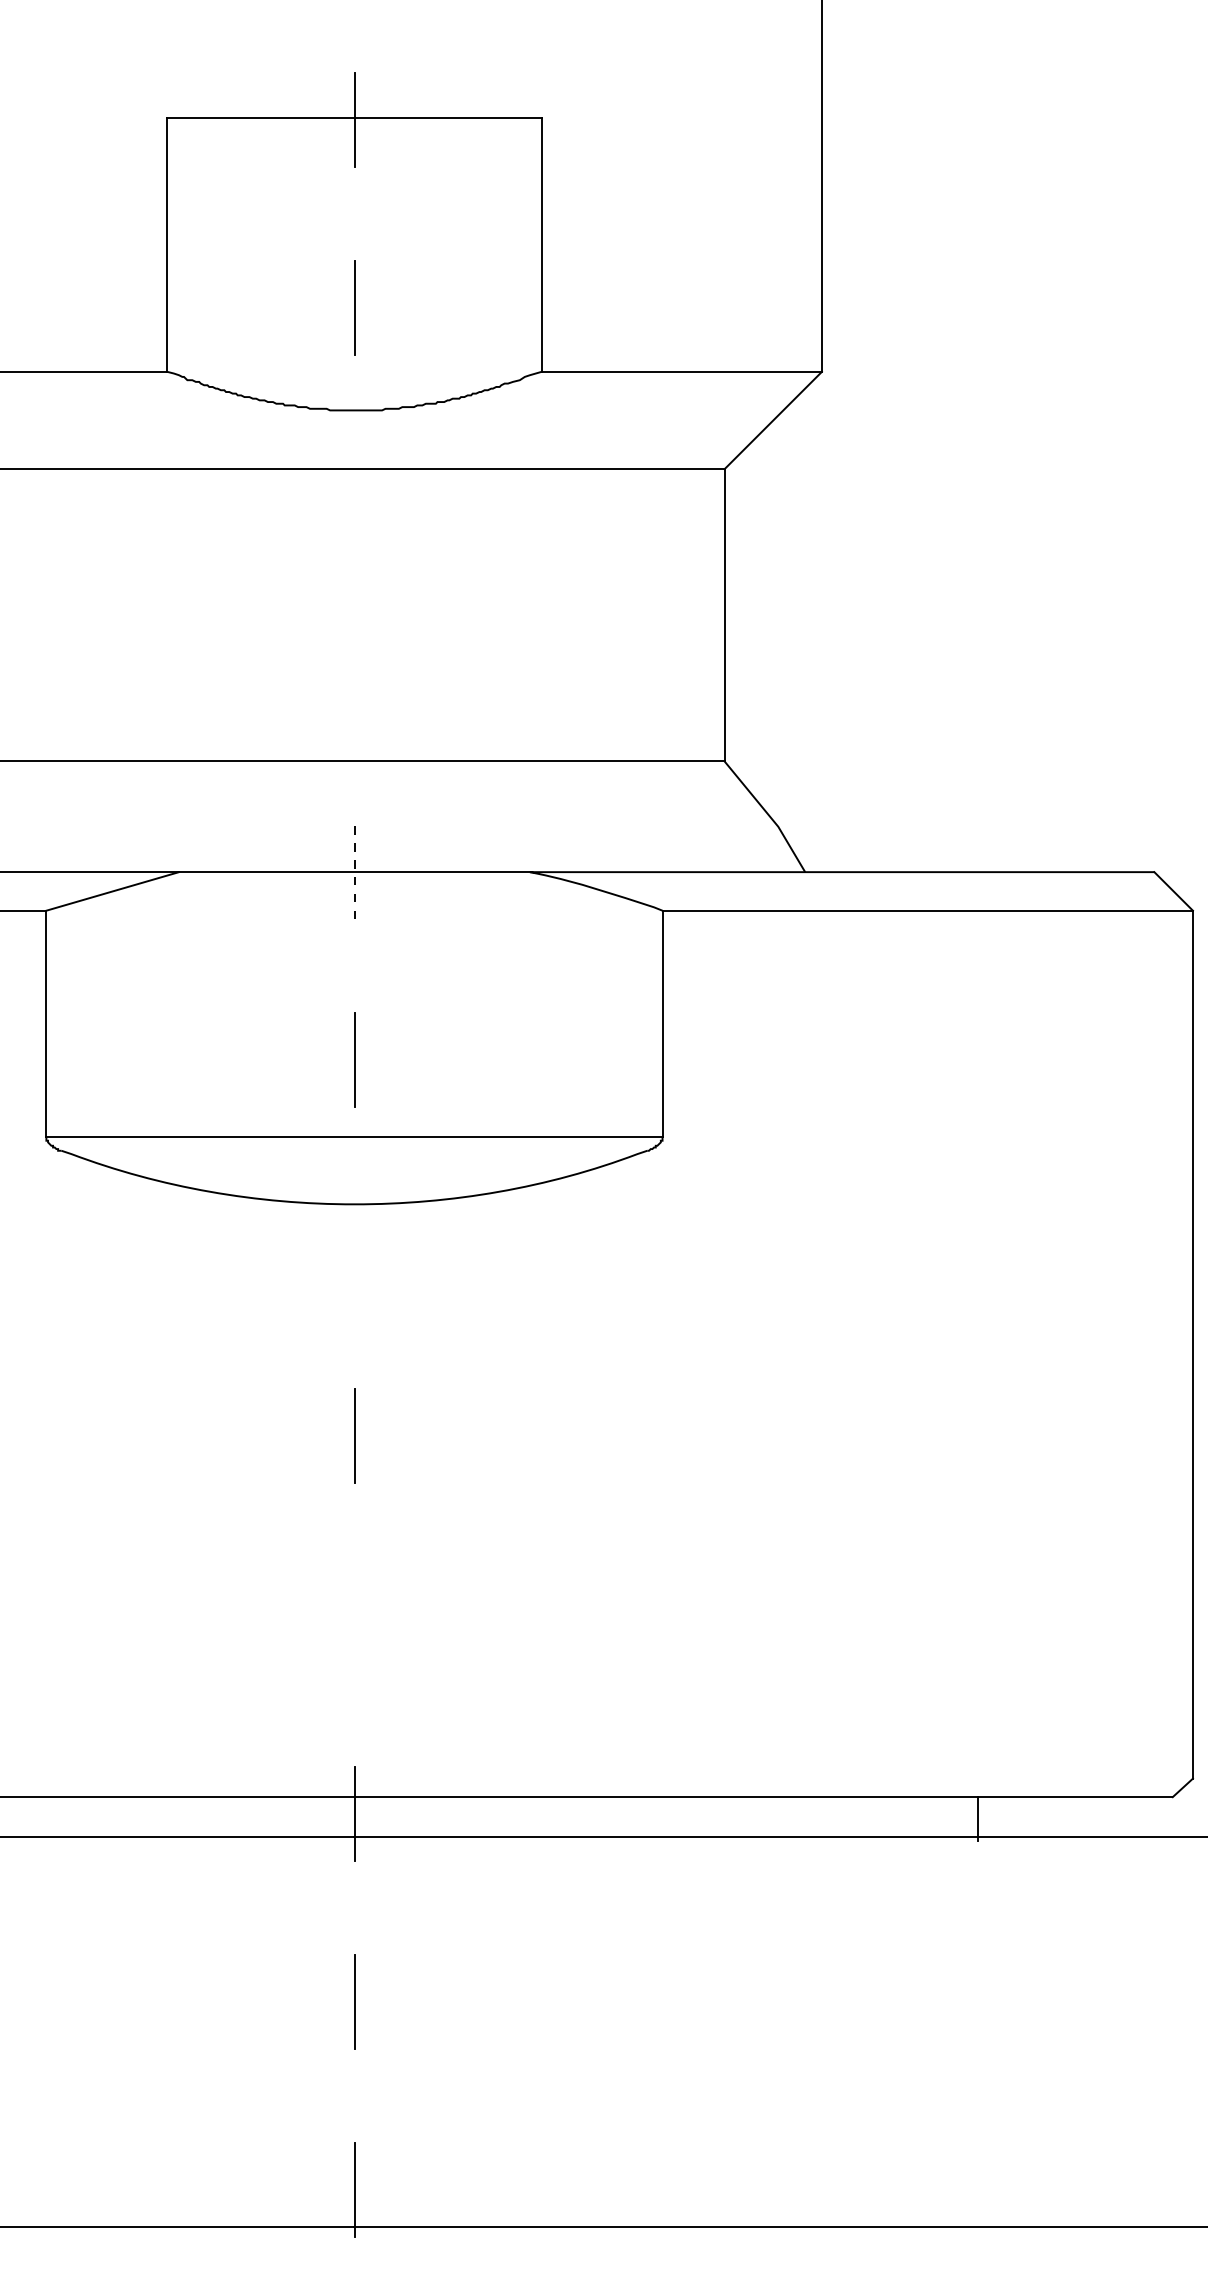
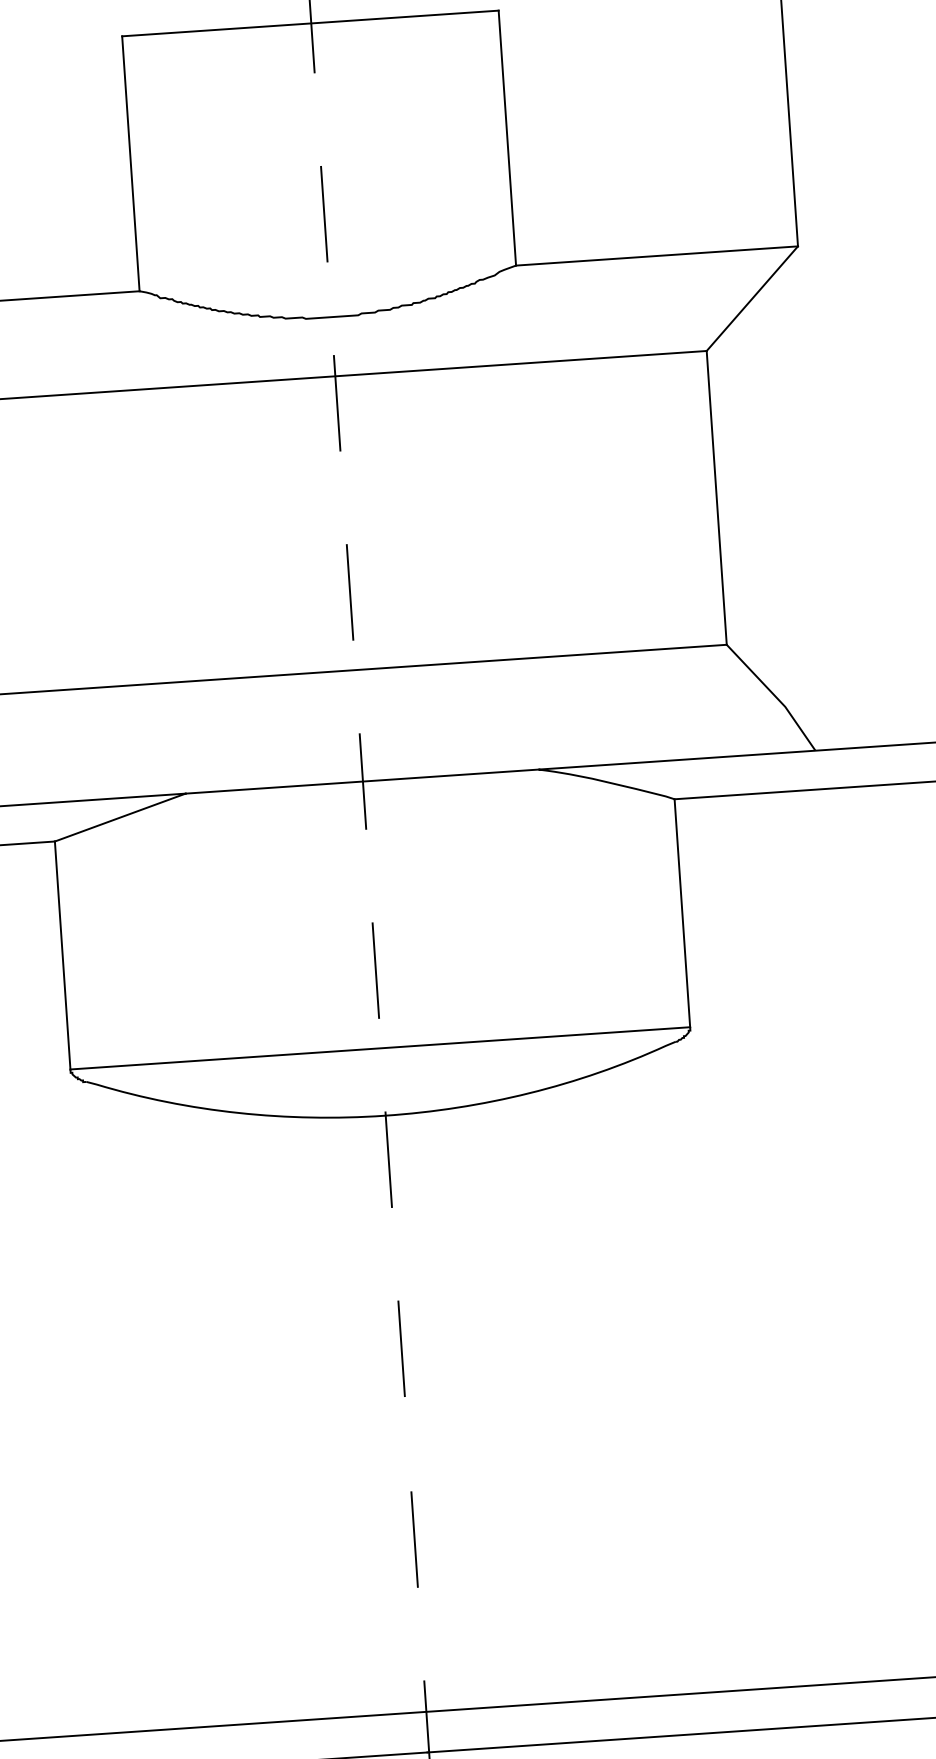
line: (355, 496) -> (337, 403), added
line: (355, 684) -> (350, 592), added
line: (355, 871) -> (363, 780), dashed -> solid
line: (355, 1248) -> (388, 1160), added
line: (355, 1625) -> (414, 1539), added

